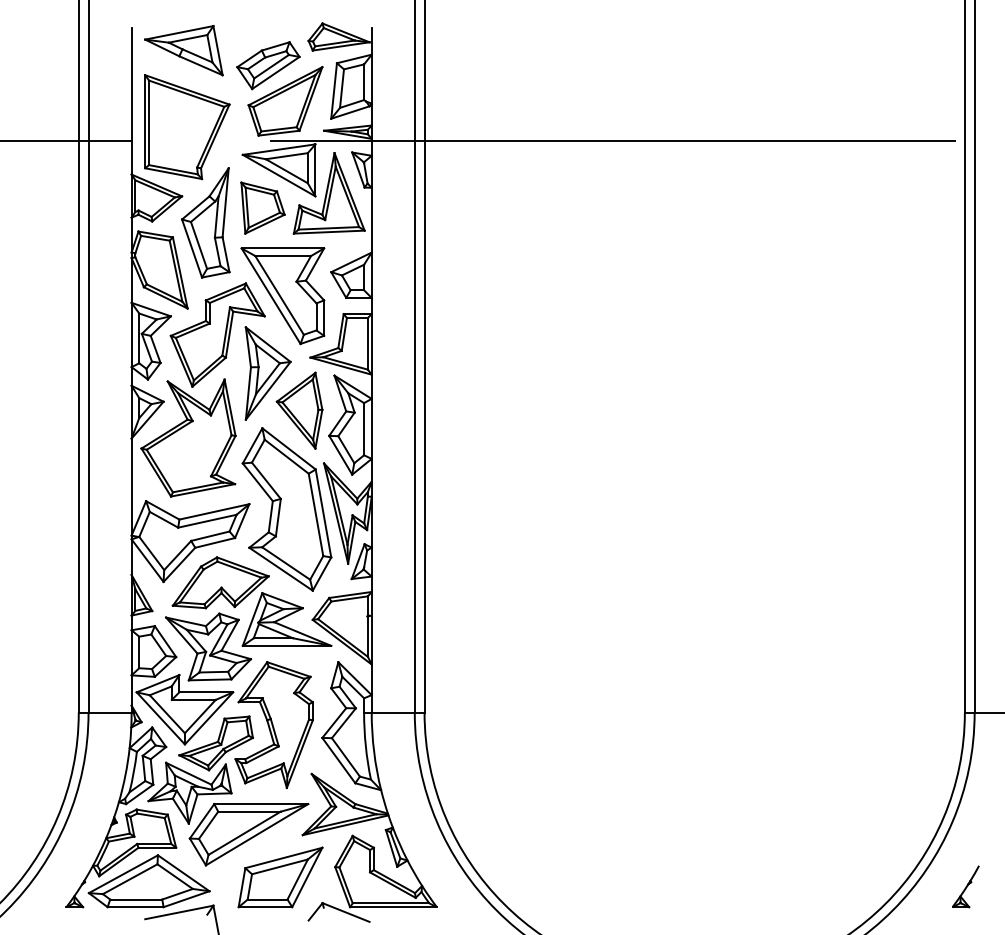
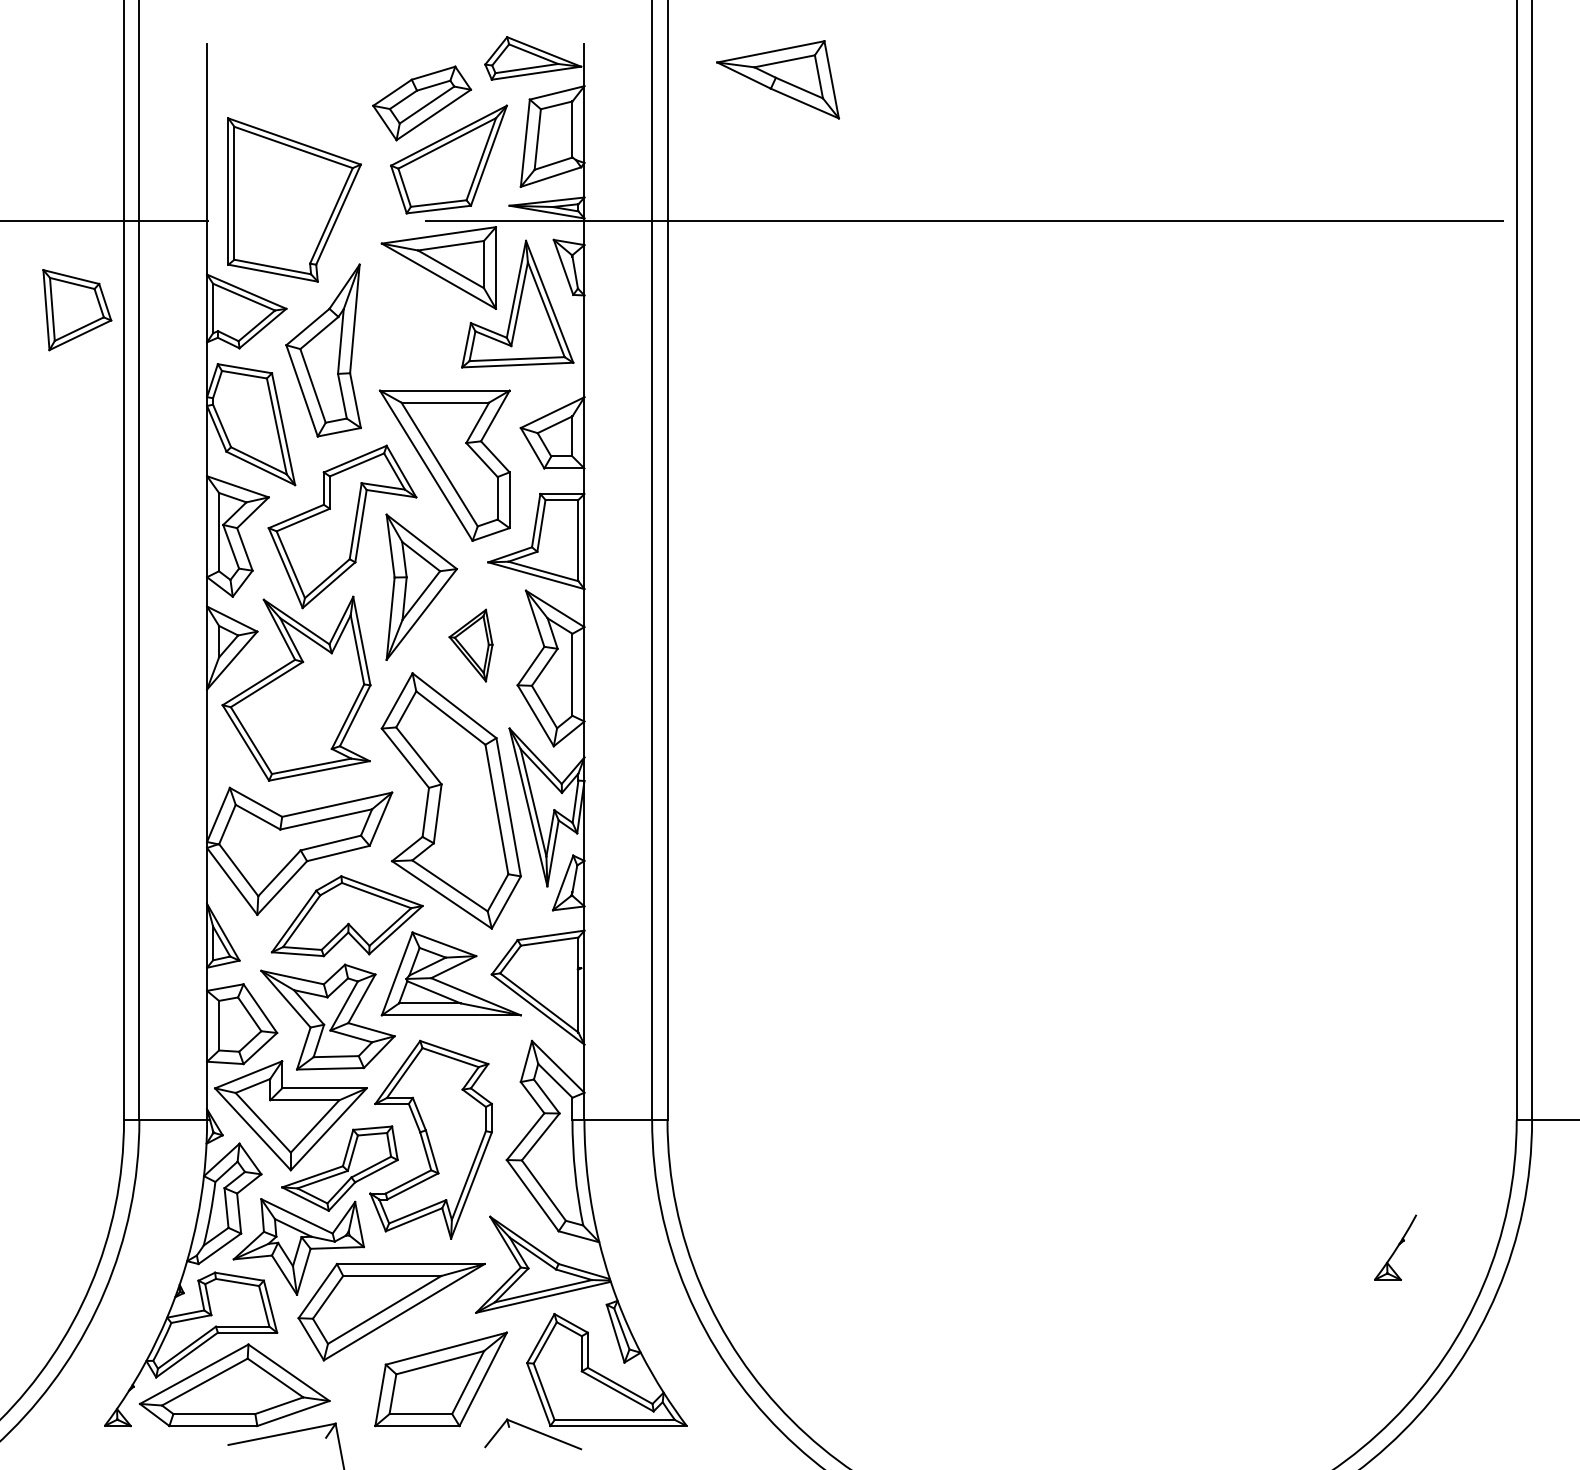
part: (183, 50) -> (777, 79), moved
part: (262, 207) -> (76, 309), moved
part: (299, 410) -> (470, 645), size x0.6
part: (965, 886) -> (1395, 1247), moved

